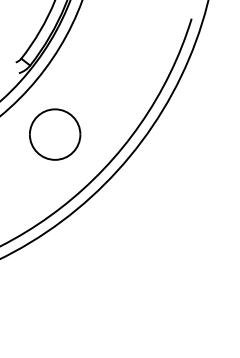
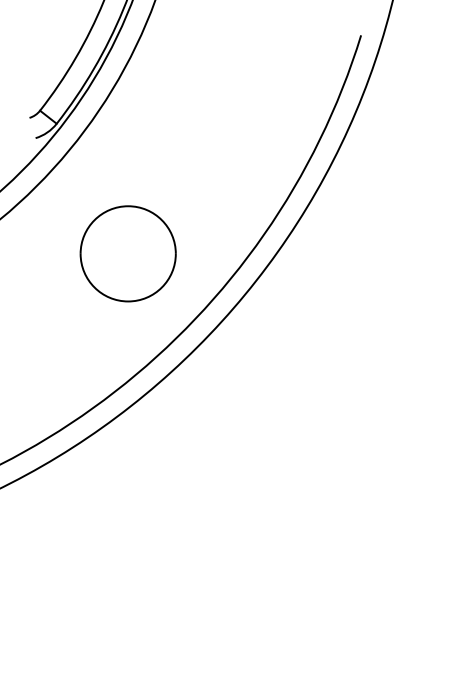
part: (55, 134) -> (128, 253), moved

